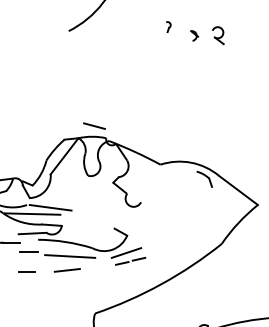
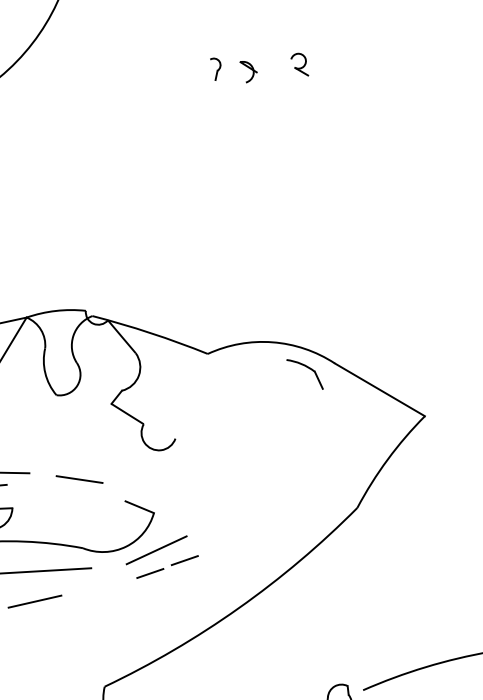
part: (168, 26) -> (216, 67), moved
part: (218, 35) -> (299, 64), size x0.62
line: (94, 125) -> (79, 478), moved

